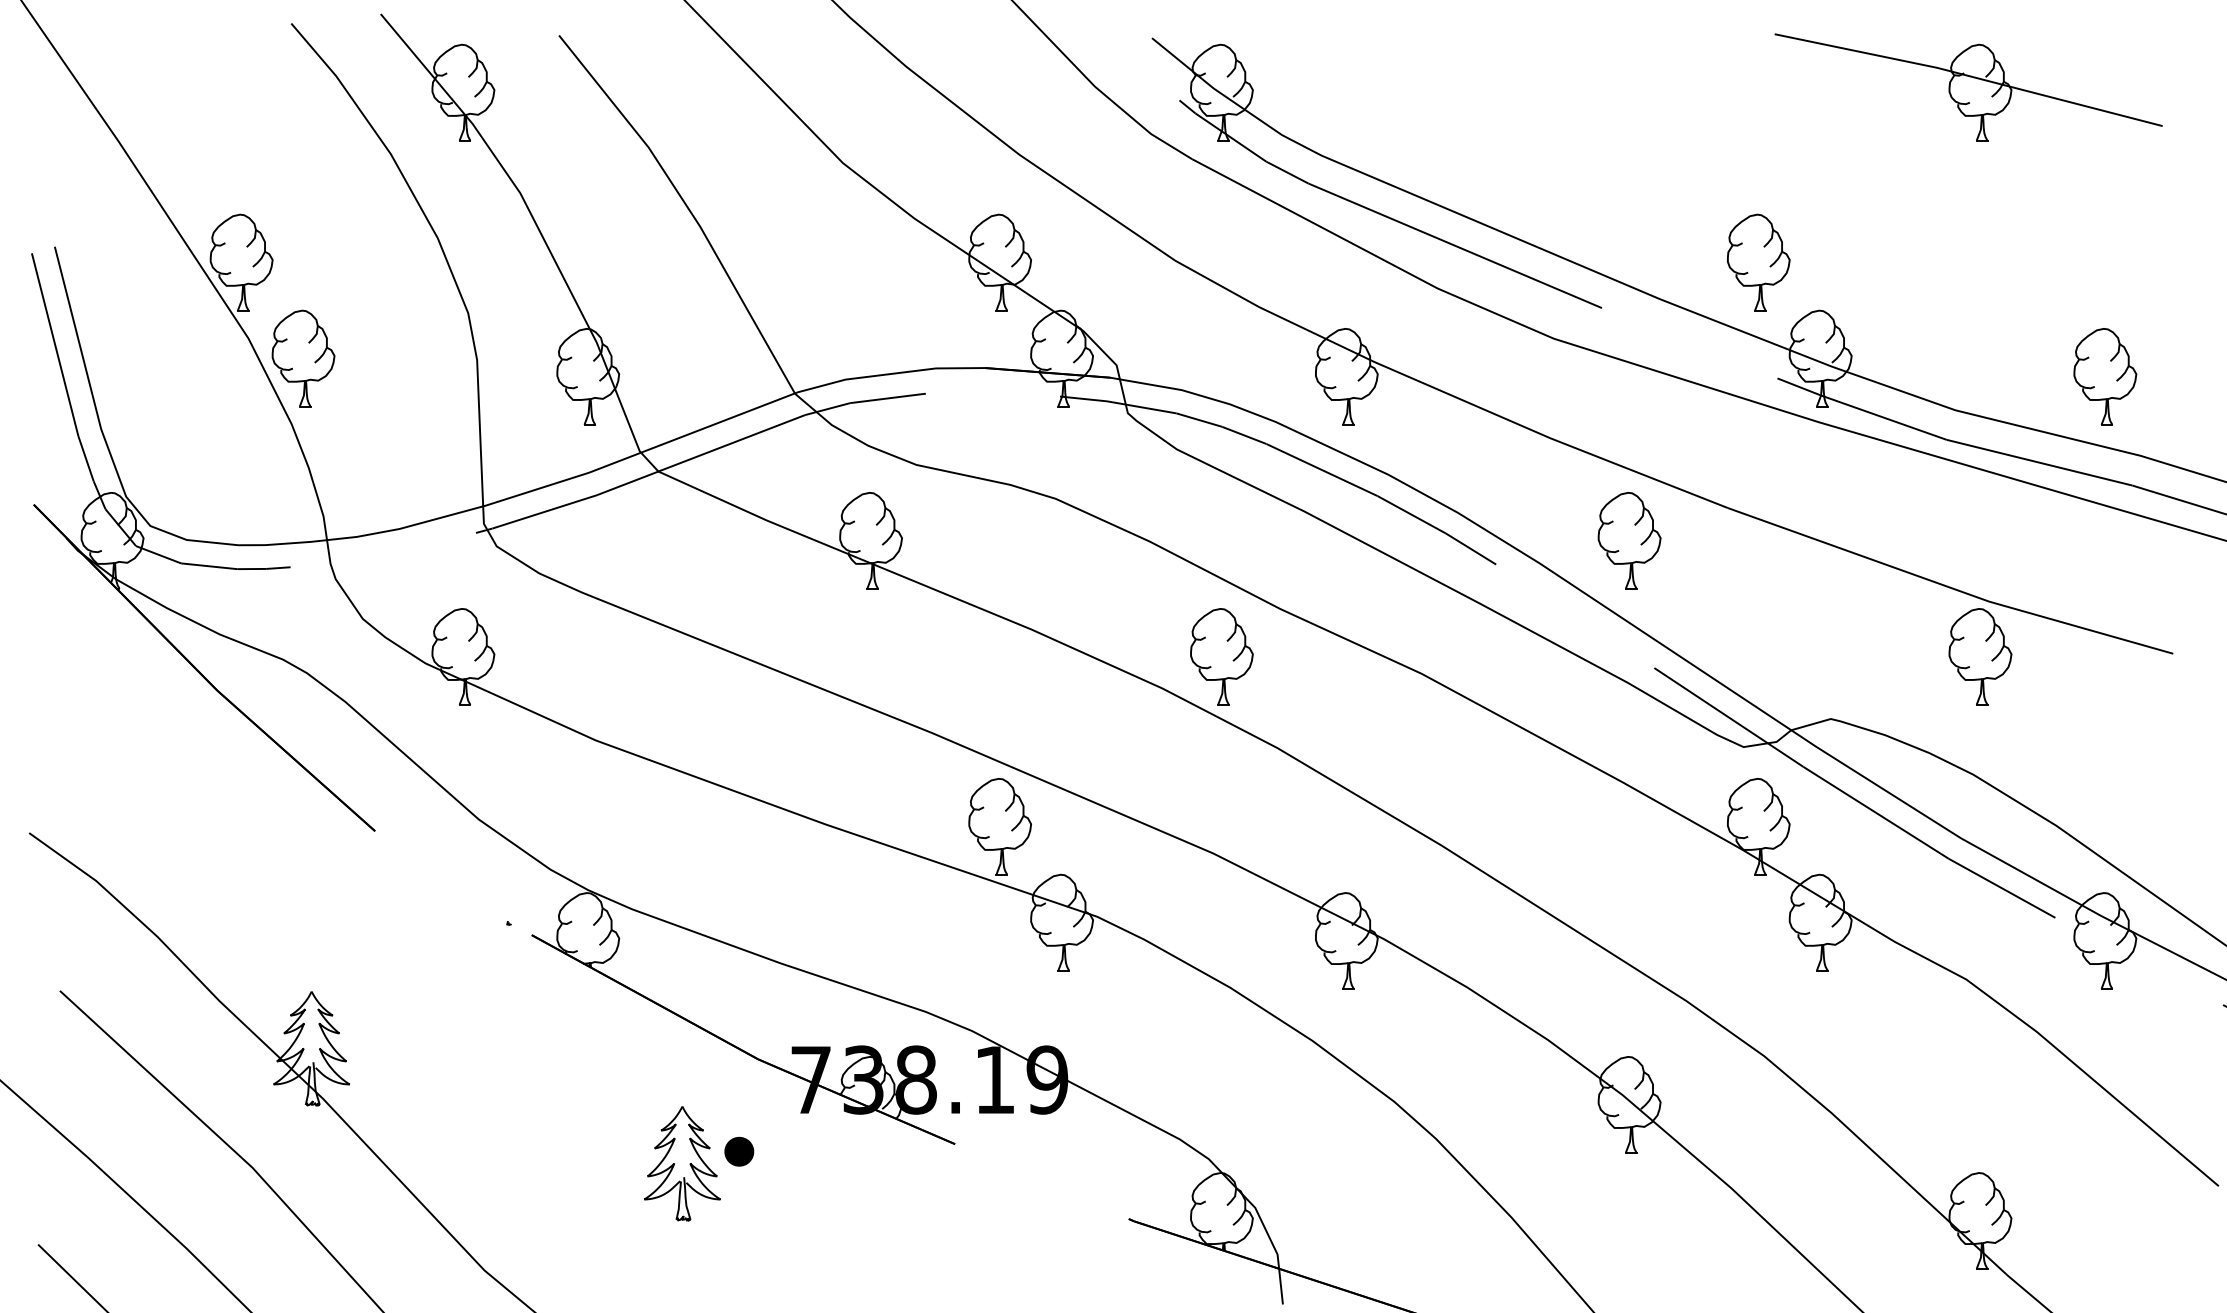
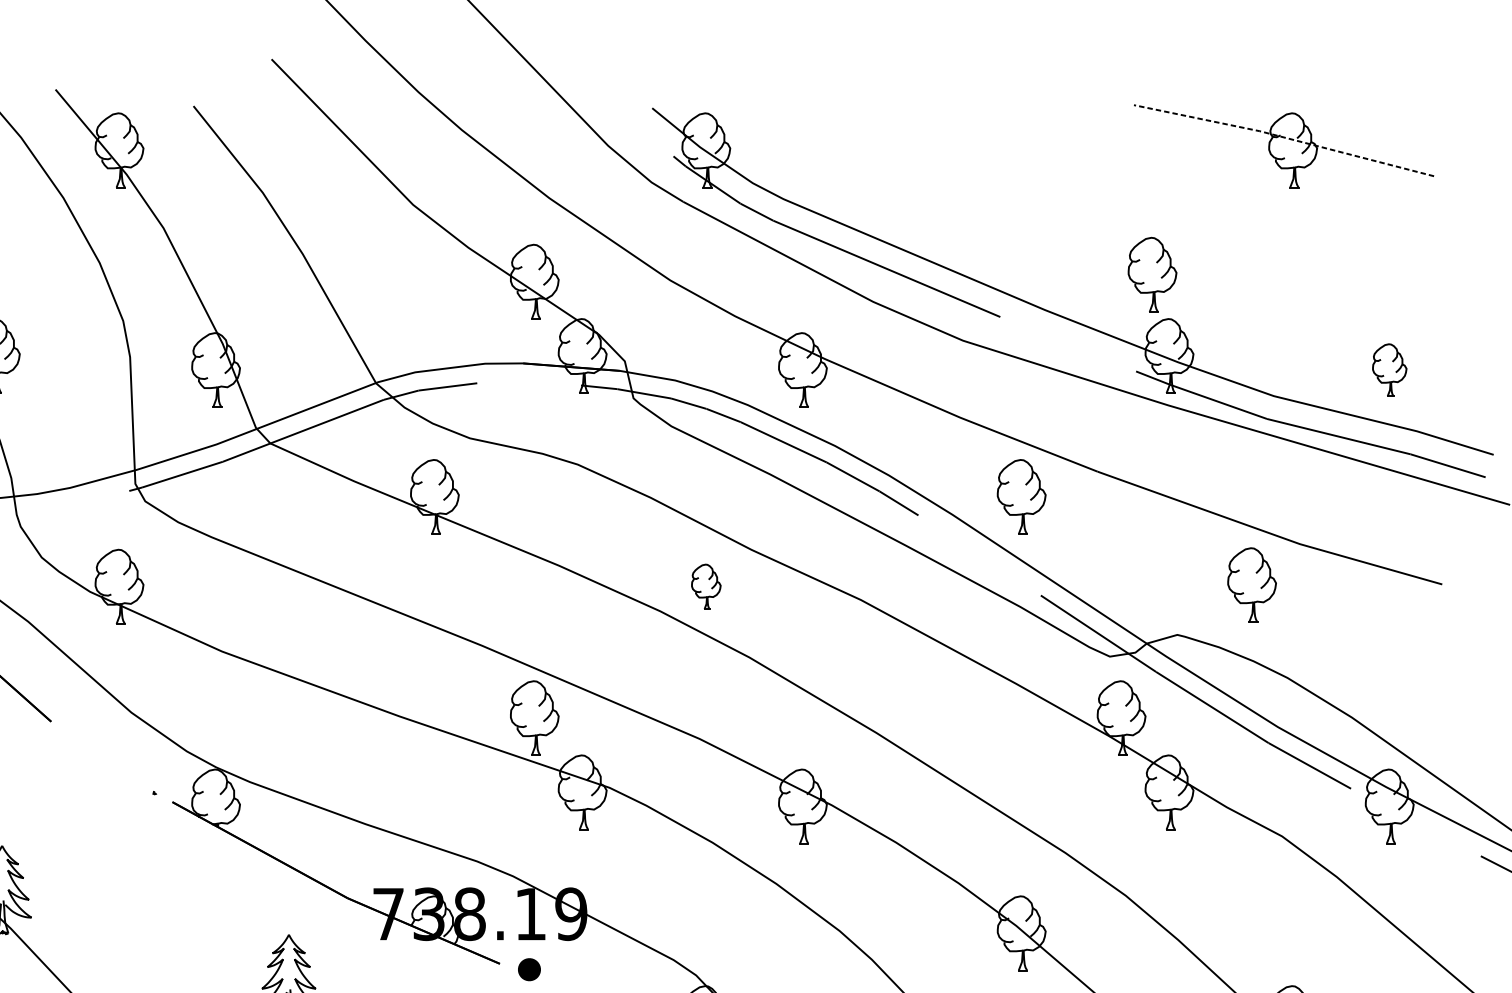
line: (1968, 75) -> (1283, 137), solid -> dashed
part: (1758, 262) -> (1152, 274), moved
part: (2105, 376) -> (1389, 369), size x0.7
part: (1221, 656) -> (705, 586), size x0.6
part: (1980, 656) -> (1252, 585), moved
part: (739, 1151) -> (529, 969), moved

